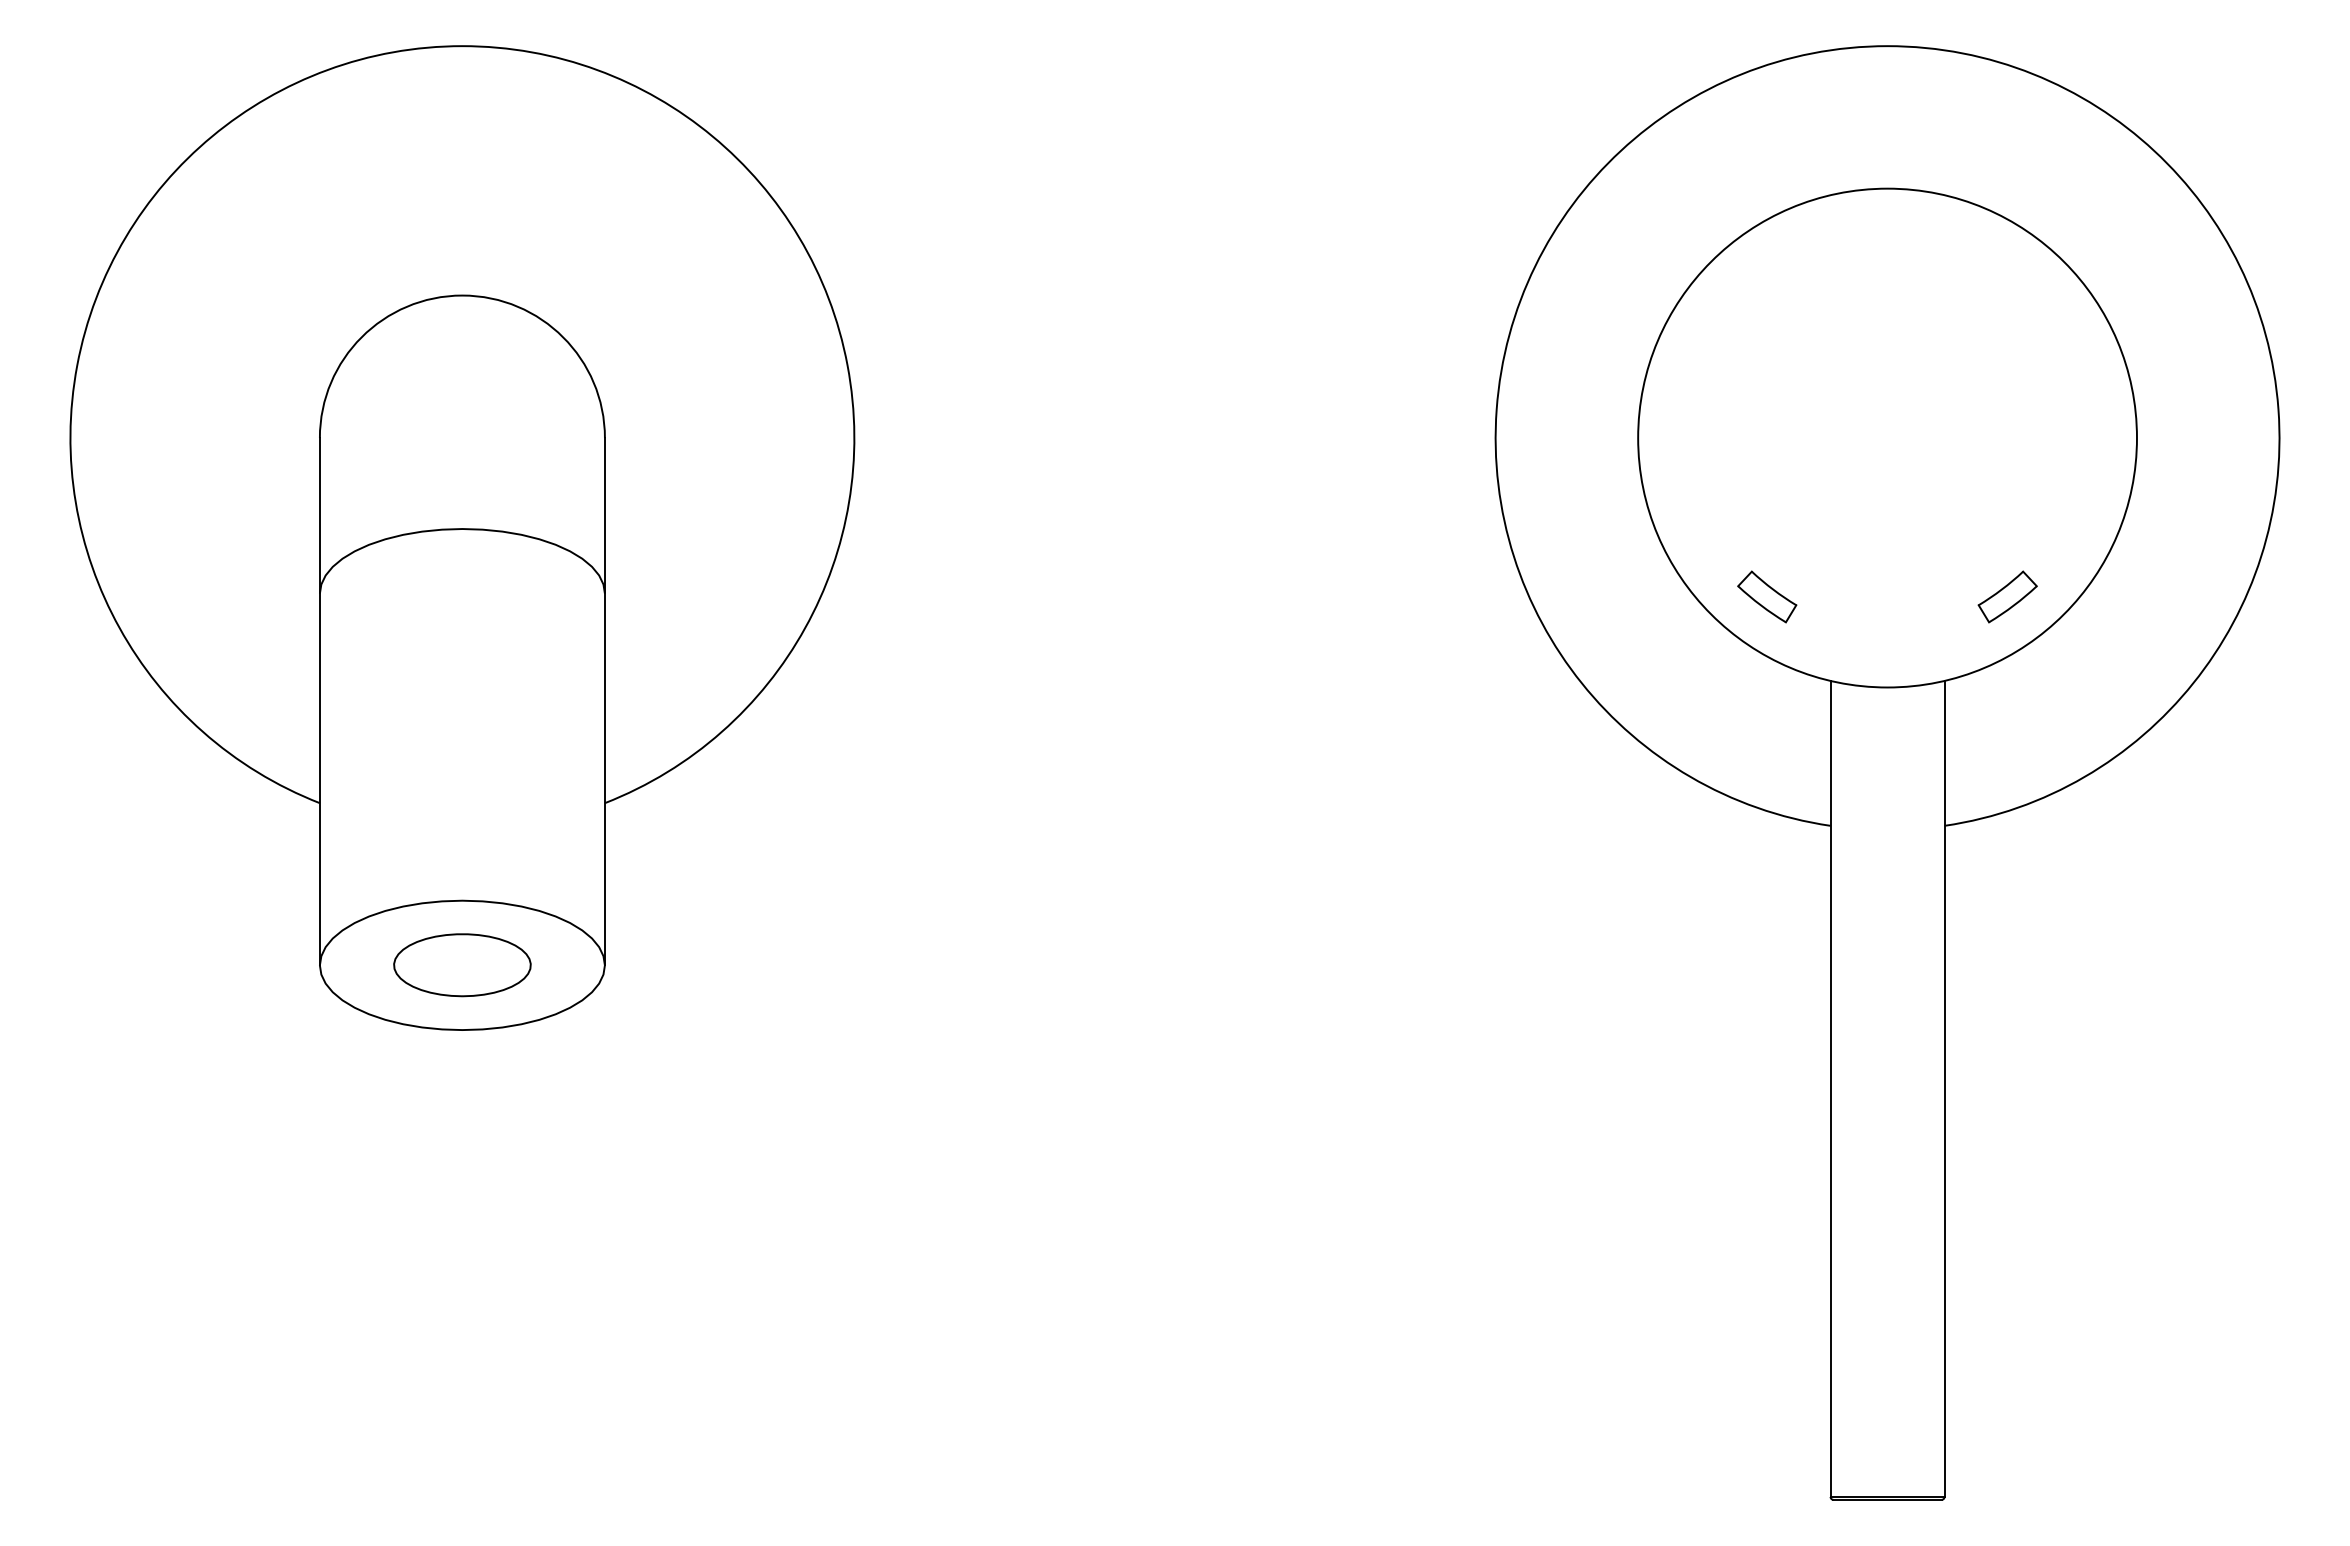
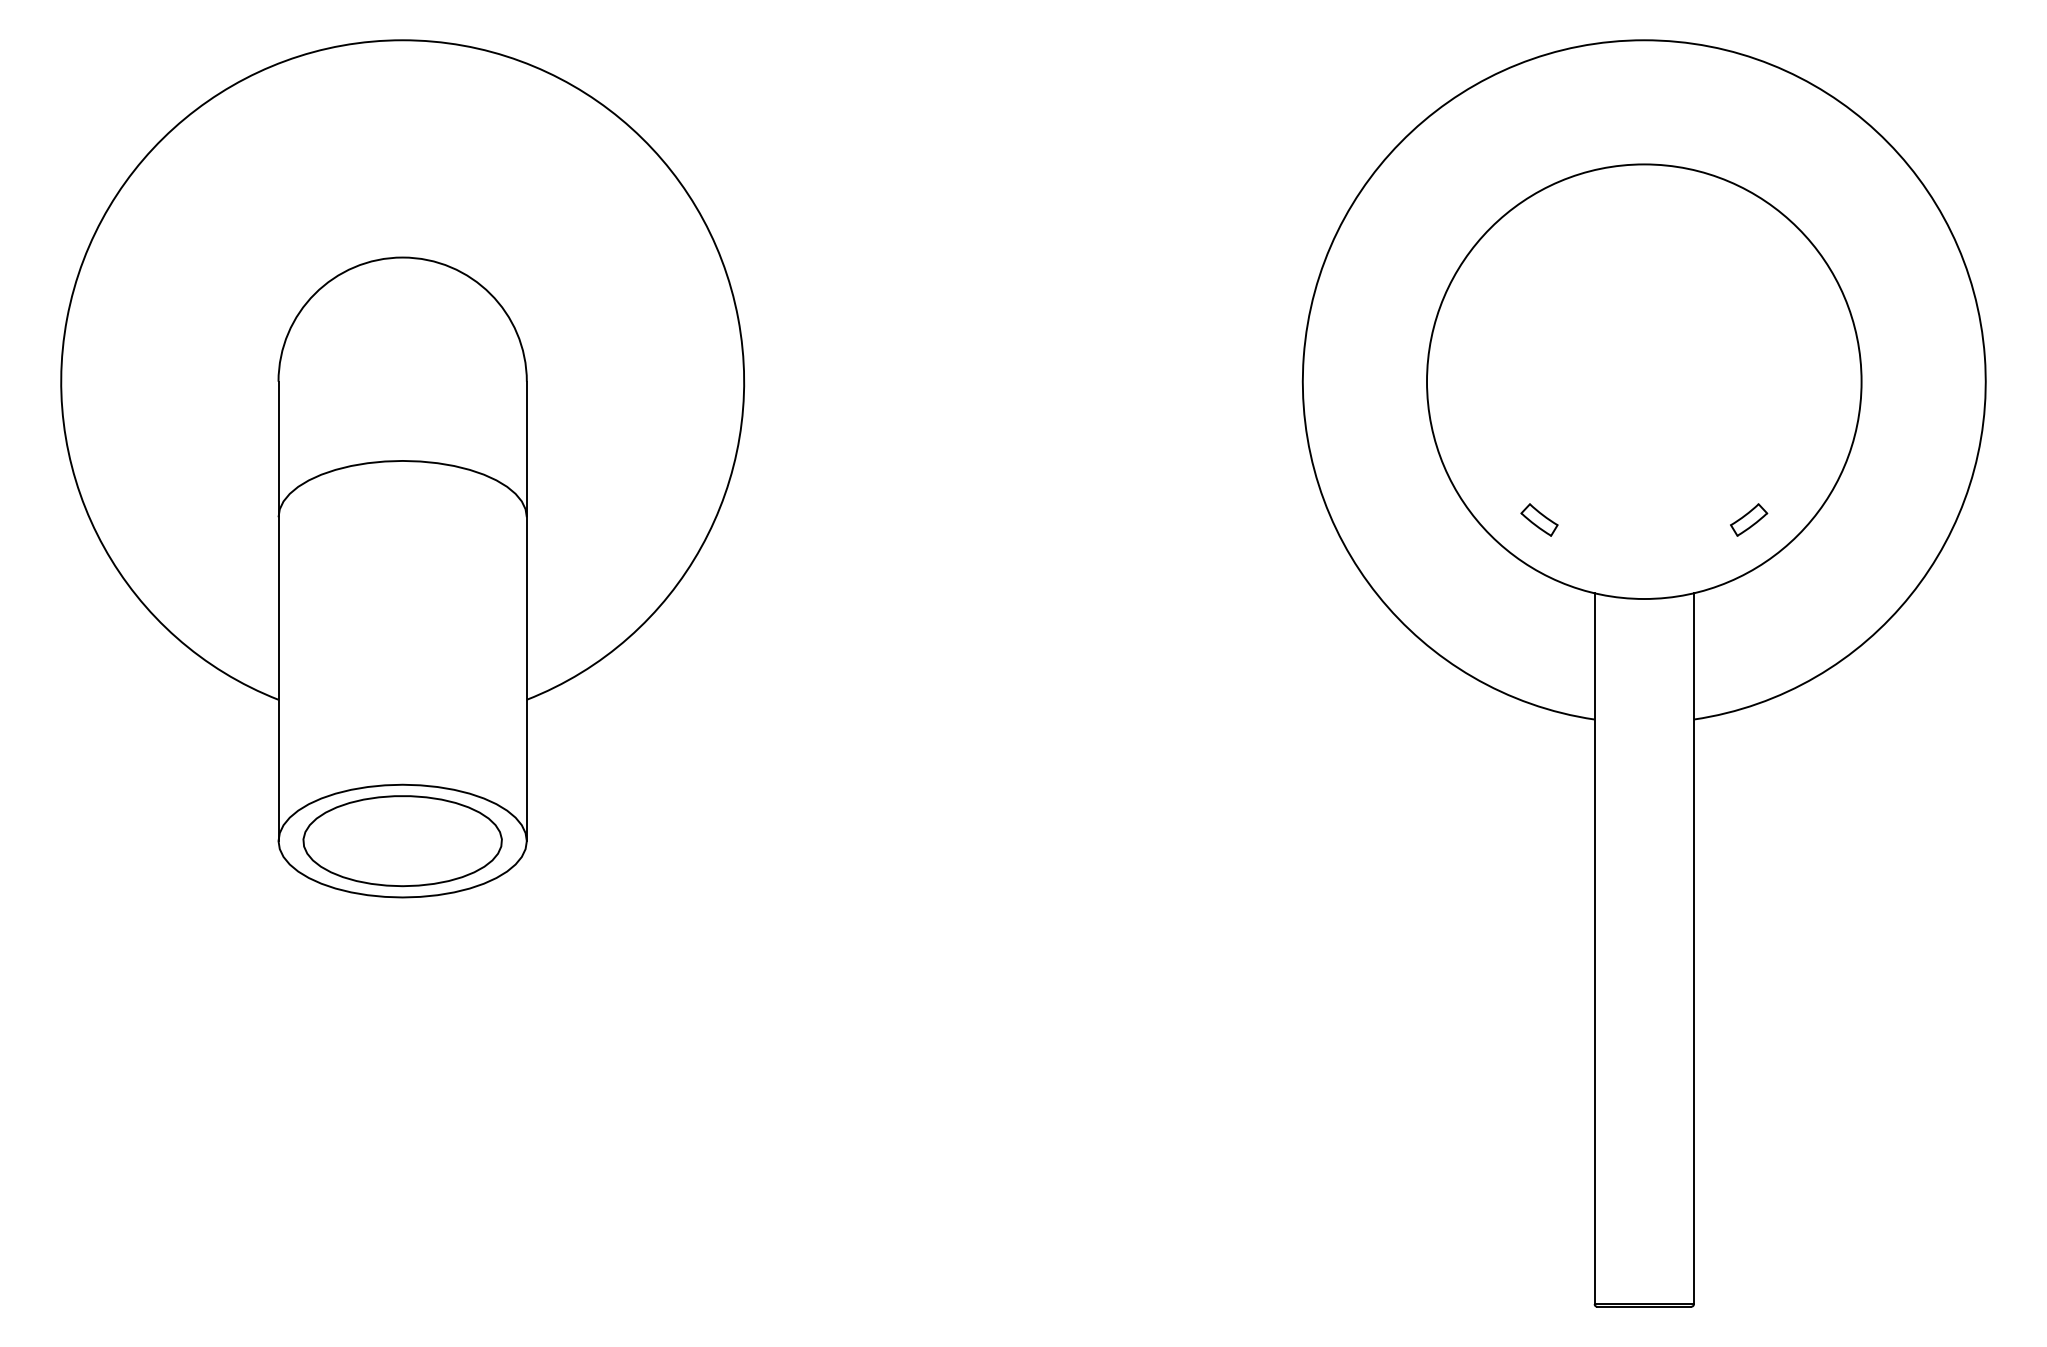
part: (1767, 596) -> (1539, 519), size x0.71
part: (2007, 596) -> (1748, 519), size x0.71
part: (462, 964) -> (402, 840), size x1.67

